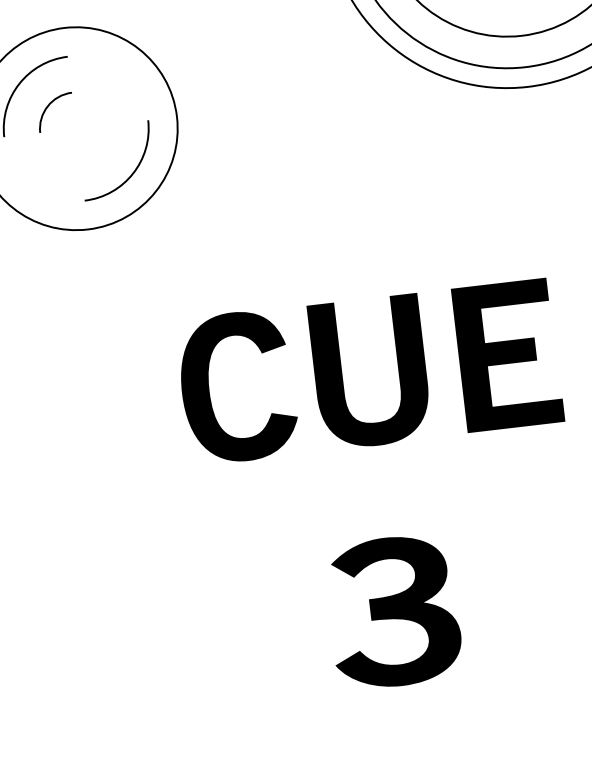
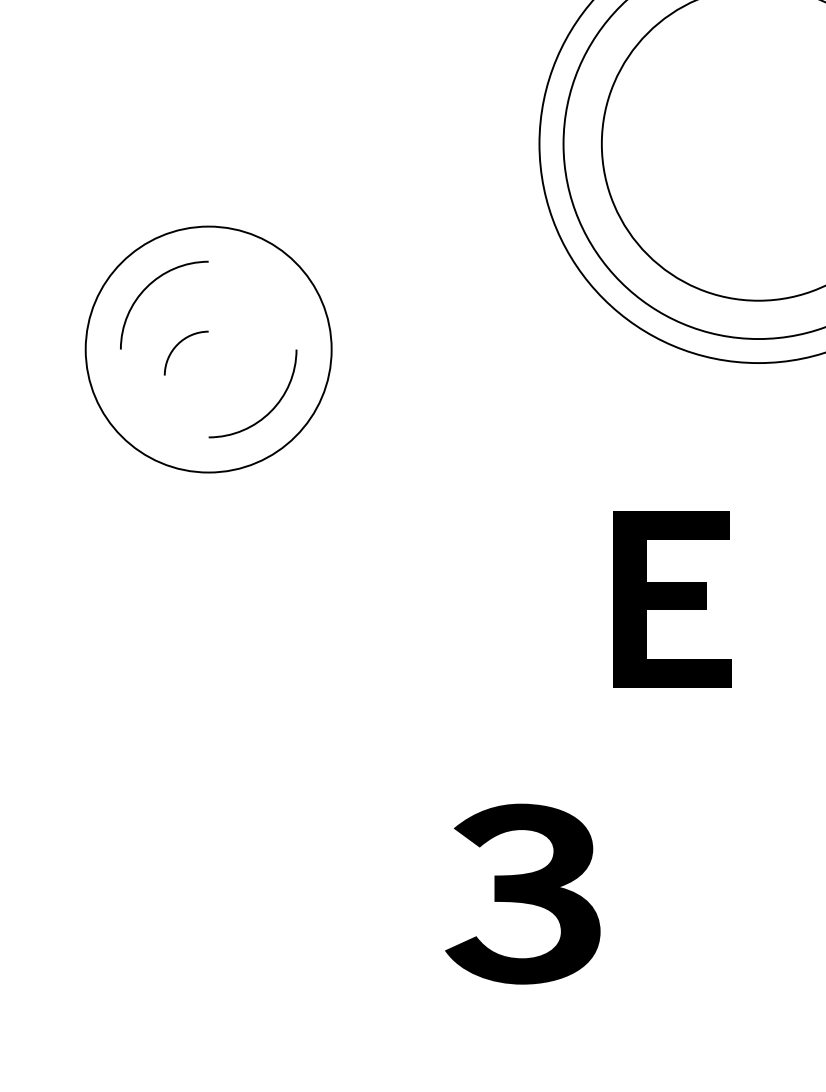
curve: (48, 106) -> (178, 345), moved
part: (508, 355) -> (672, 599), moved
fill: (370, 372) -> (528, 684), removed
fill: (237, 386) -> (366, 682), removed
part: (393, 611) -> (522, 893), moved

